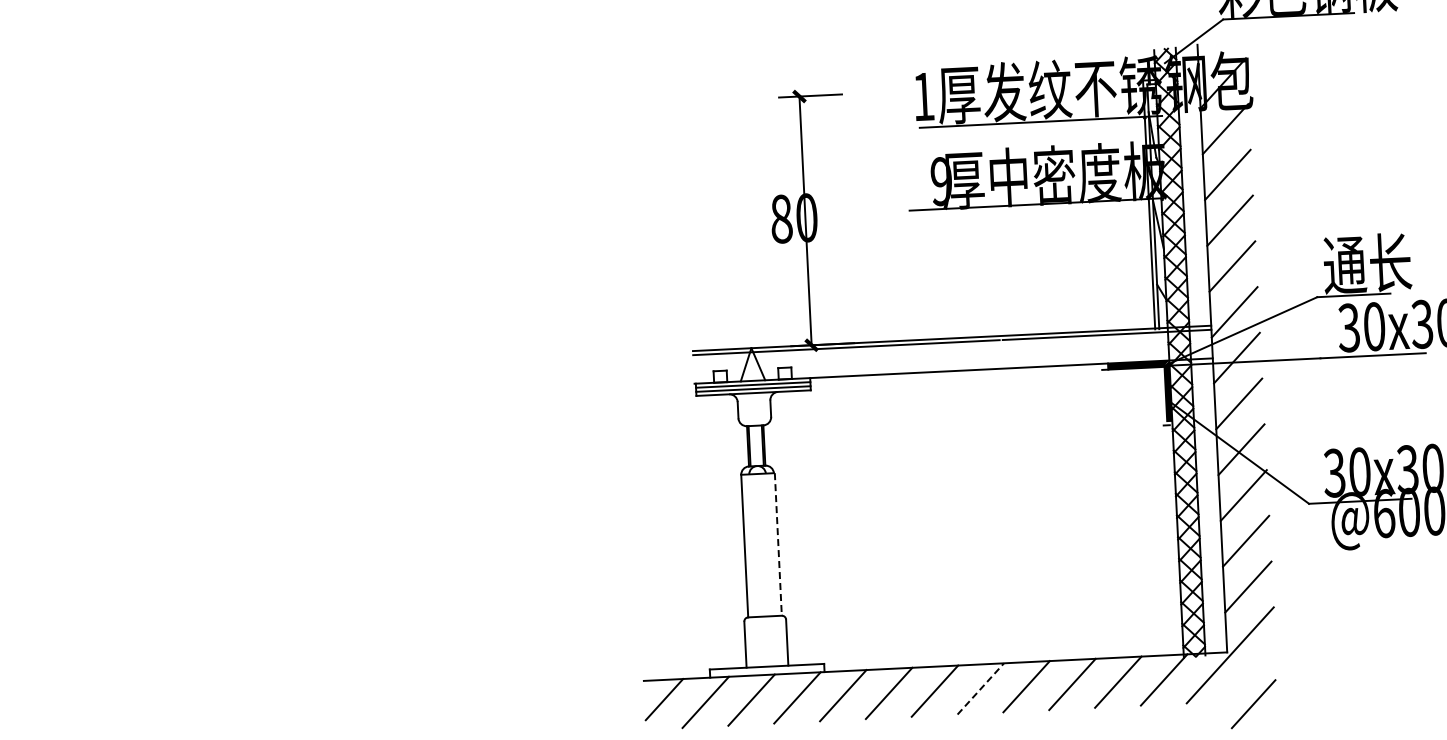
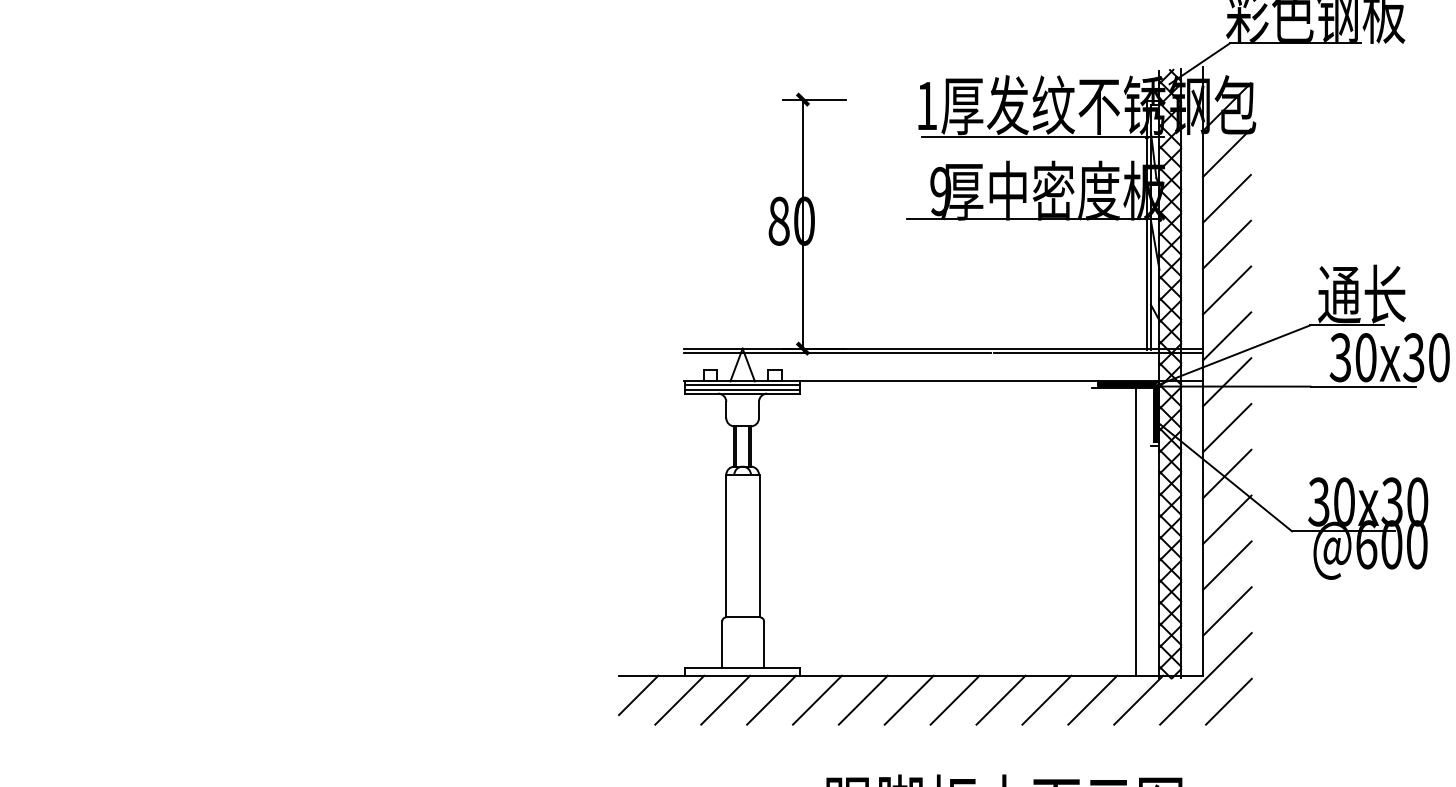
line: (1152, 511) -> (1135, 531), added
line: (777, 544) -> (759, 546), dashed -> solid
line: (981, 689) -> (955, 700), dashed -> solid
line: (1253, 703) -> (1228, 701), moved

